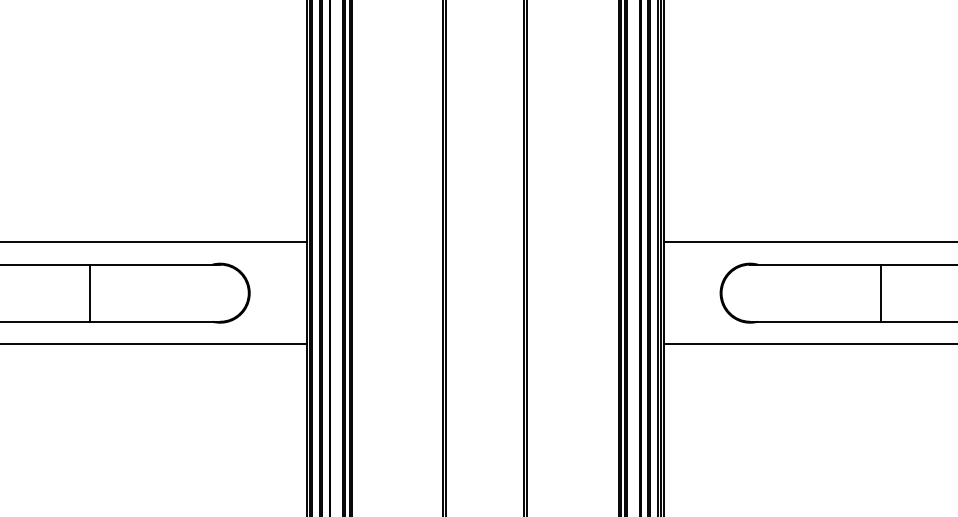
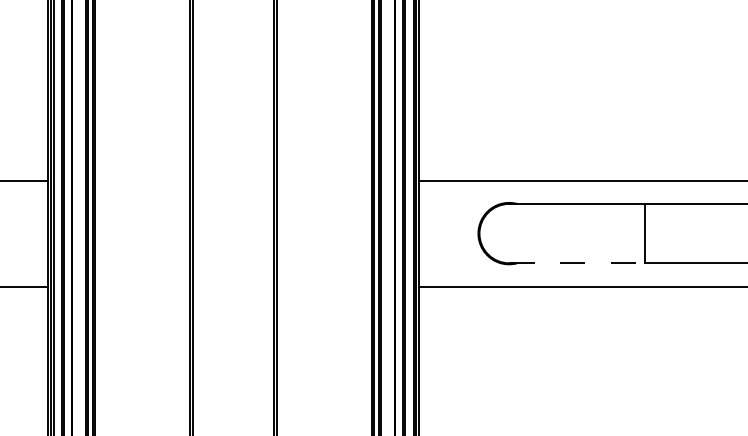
line: (815, 321) -> (577, 263), solid -> dashed

